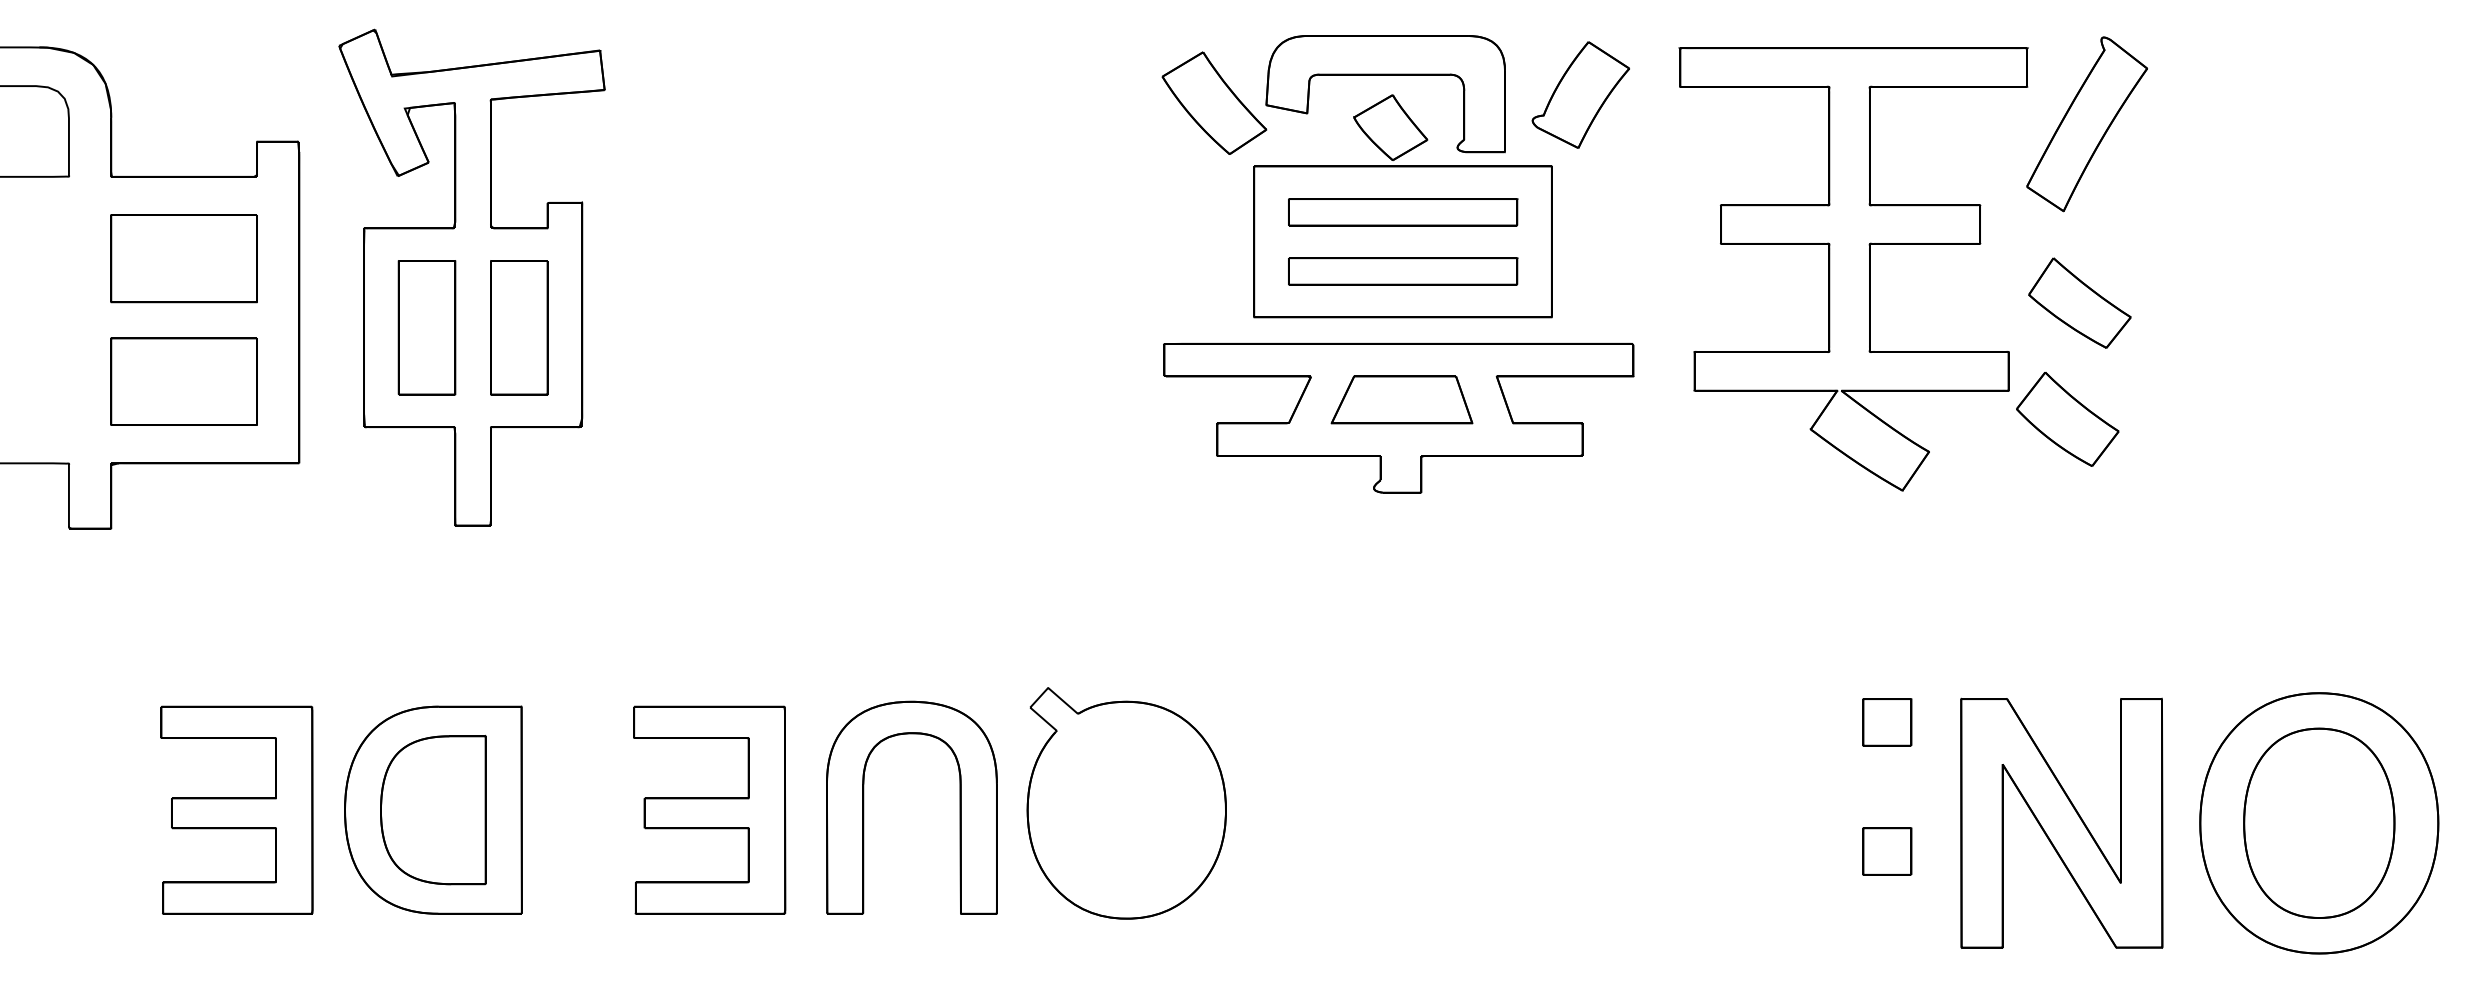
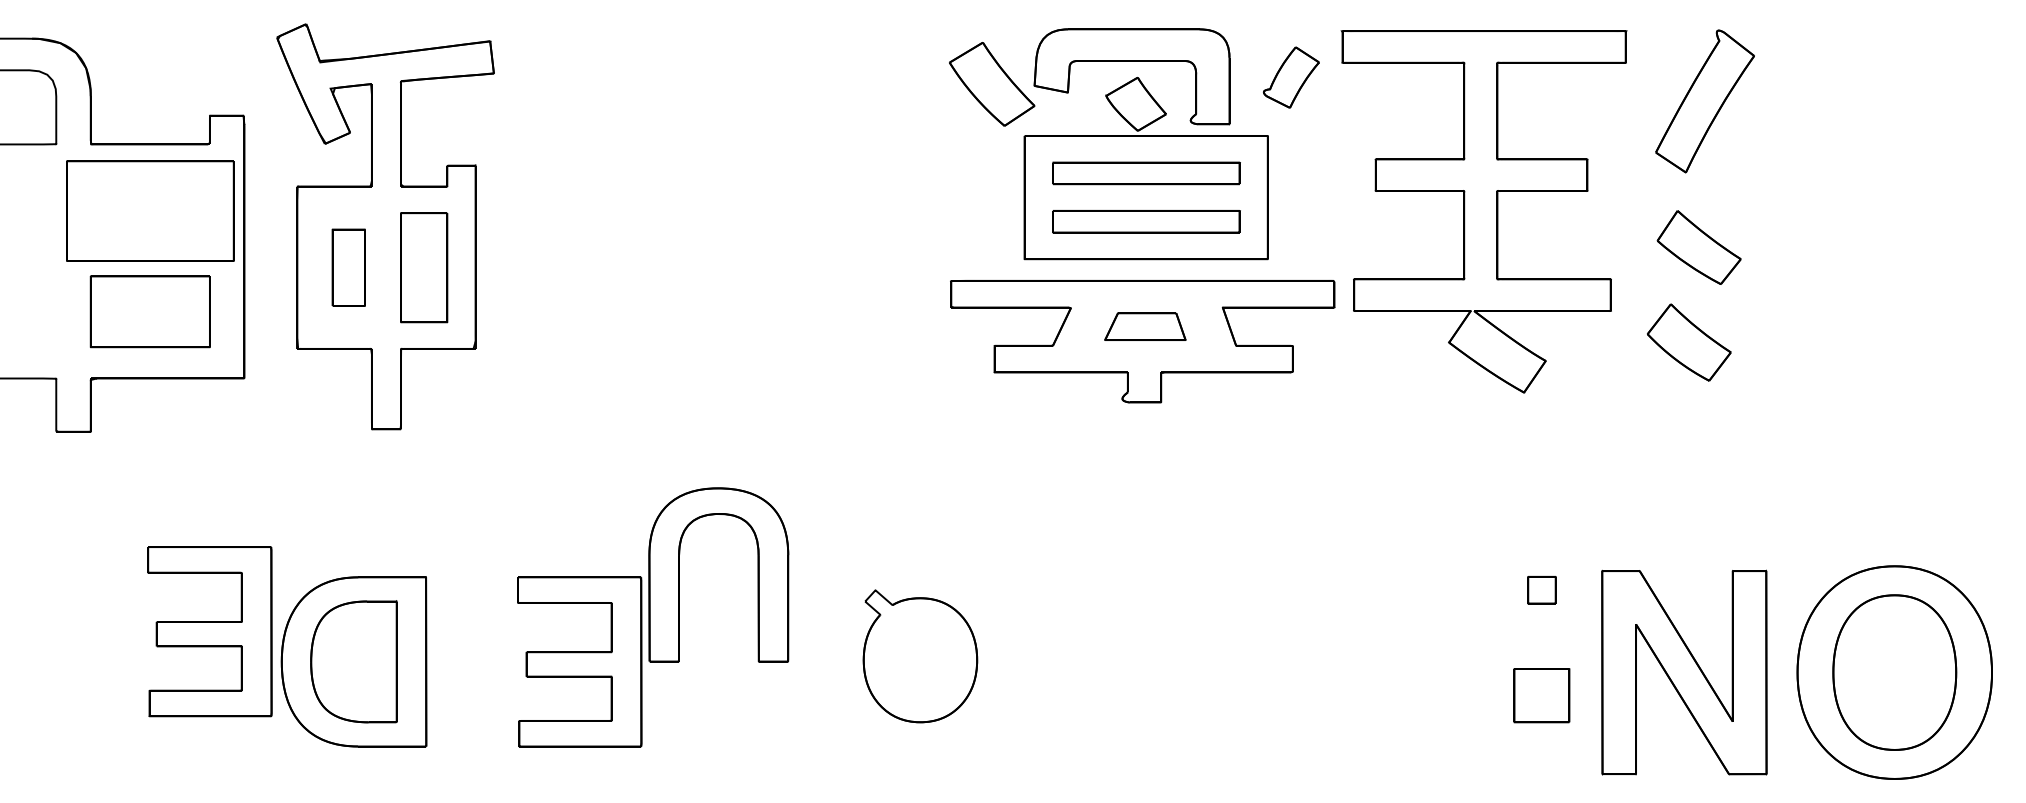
part: (1580, 94) -> (1291, 77), size x0.7
part: (183, 258) -> (149, 211), size x1.4
part: (1853, 269) -> (1484, 211), moved
part: (426, 327) -> (348, 267), size x0.7
part: (1401, 399) -> (1144, 326), size x0.7
part: (1887, 722) -> (1542, 590), size x0.7
part: (1126, 803) -> (920, 656), size x0.7
part: (864, 807) -> (680, 574), moved
part: (236, 809) -> (209, 631), moved
part: (1887, 851) -> (1542, 695), size x1.4

